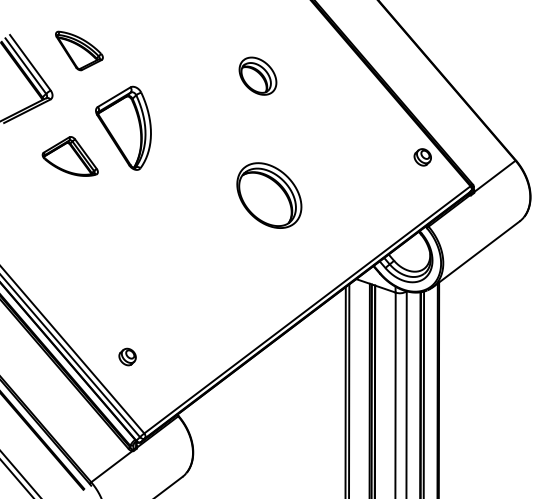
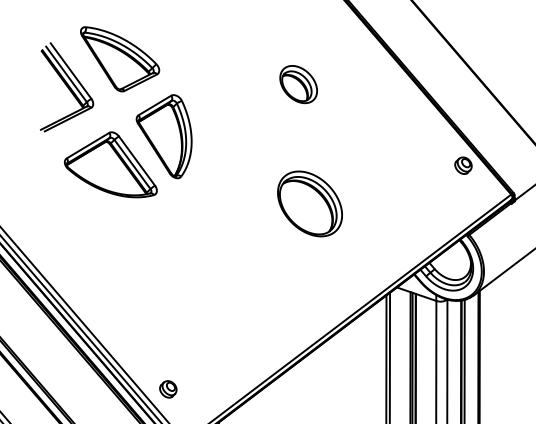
part: (79, 50) -> (120, 58), size x1.67
part: (70, 156) -> (111, 164), size x1.67
part: (127, 356) -> (168, 388), moved

